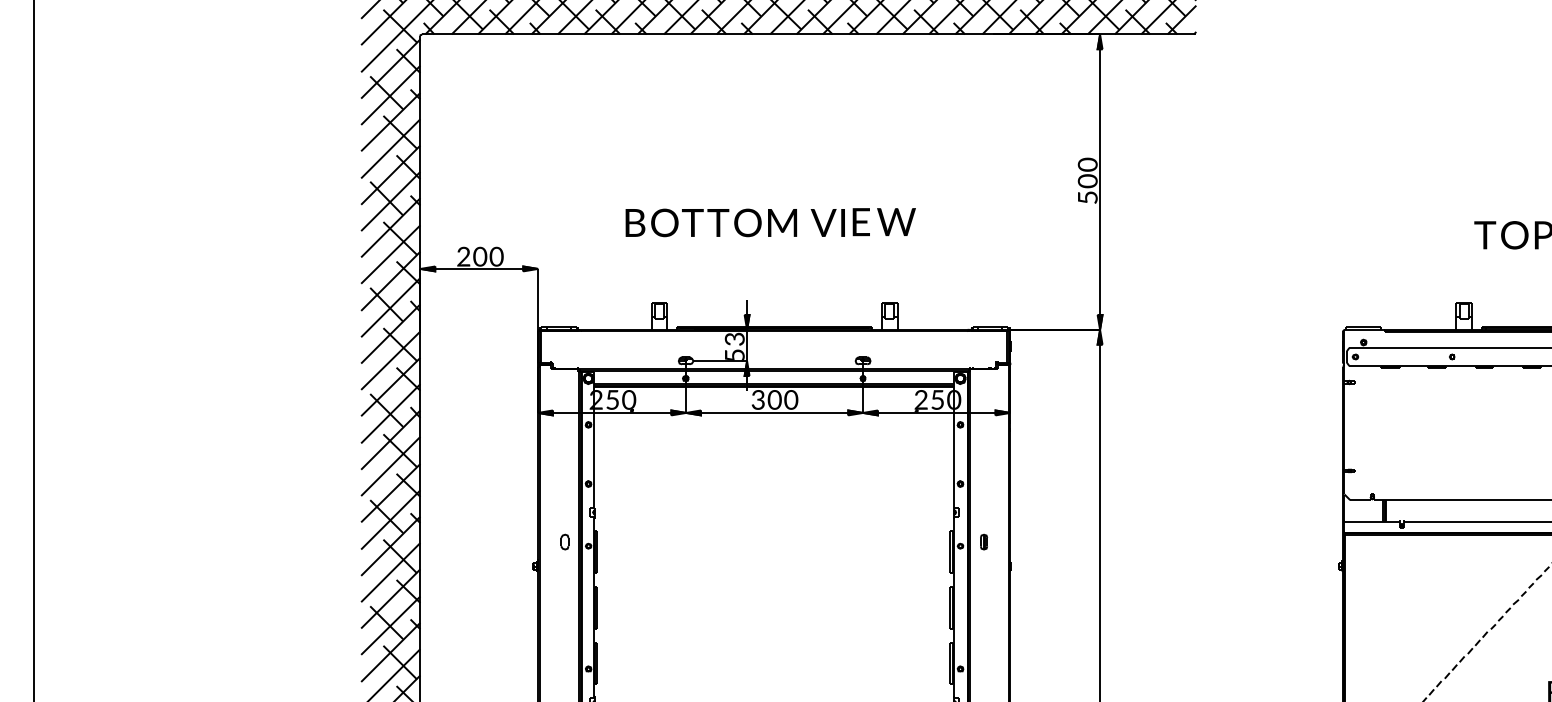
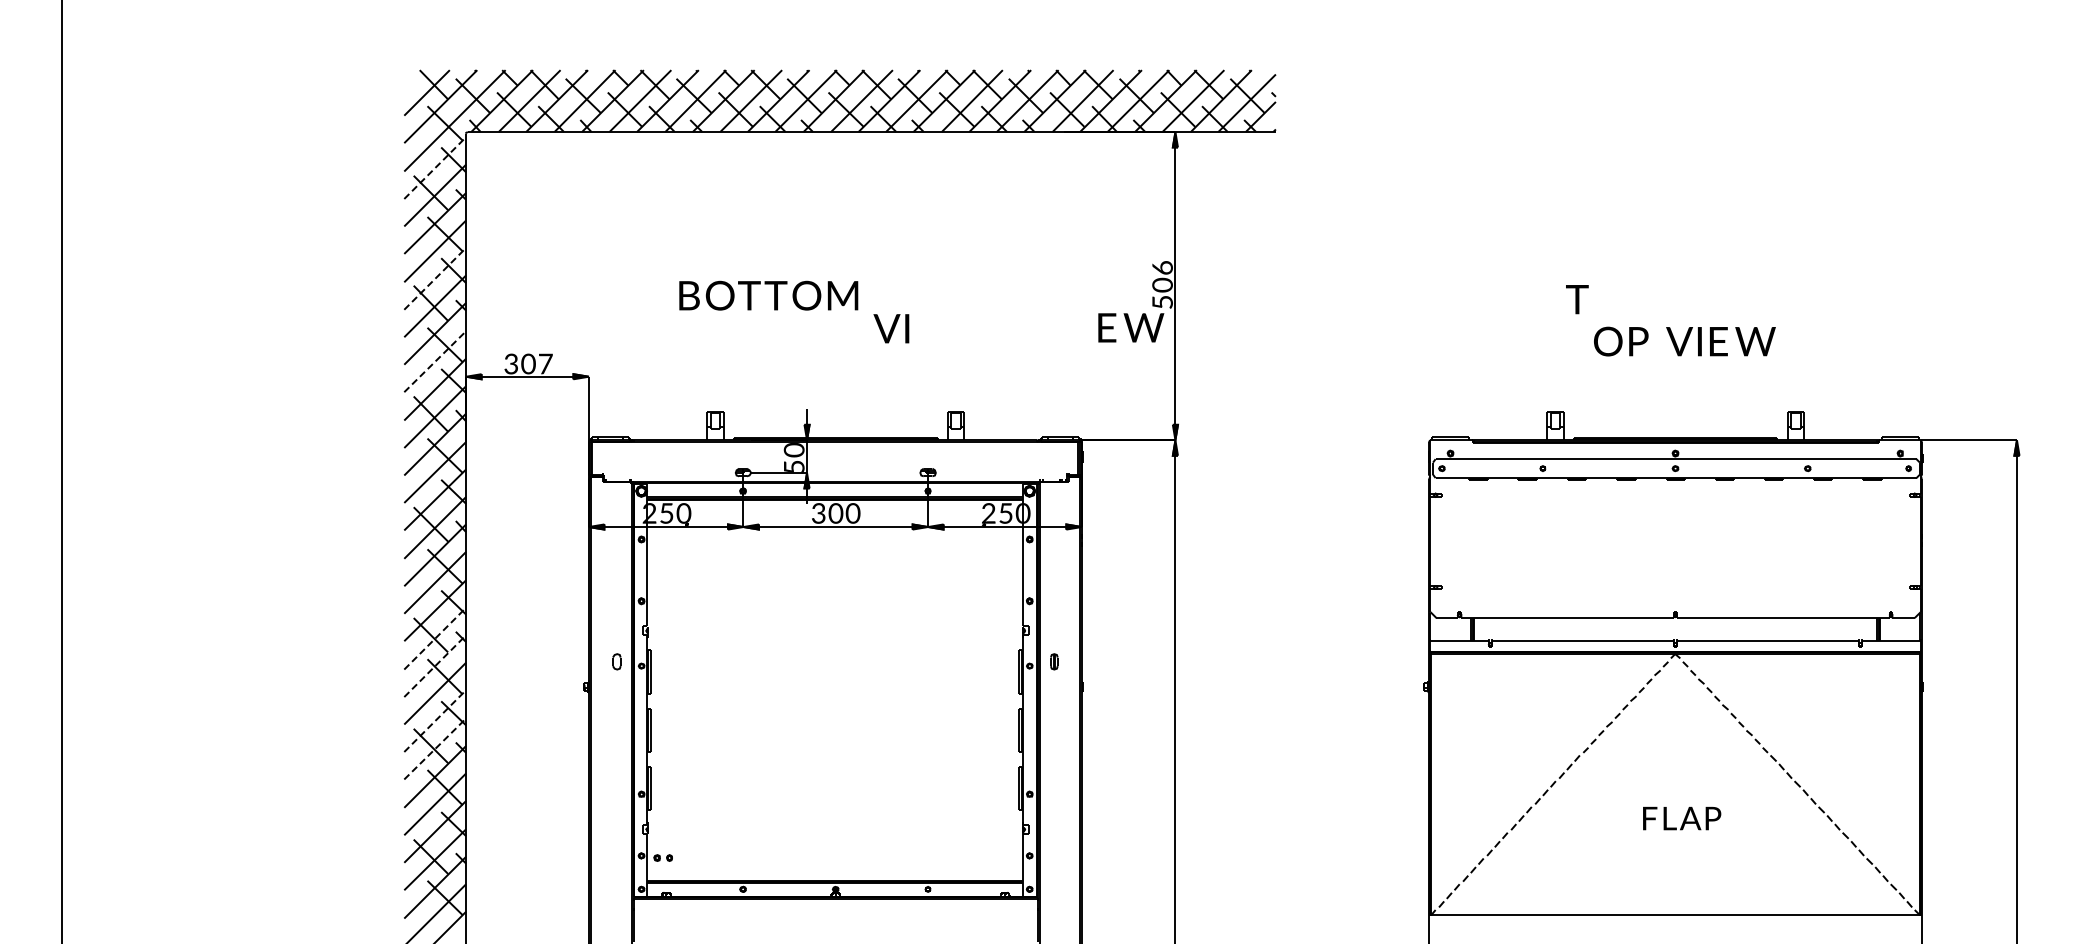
line: (391, 69) -> (435, 168), solid -> dashed
text: (1087, 164) -> (1162, 267), 0 -> 6
line: (391, 174) -> (435, 278), solid -> dashed
text: (884, 221) -> (1131, 327), moved
text: (711, 222) -> (768, 295), moved
text: (1485, 235) -> (1577, 299), moved
line: (391, 254) -> (435, 361), solid -> dashed
text: (496, 256) -> (545, 363), 0 -> 7
text: (463, 259) -> (511, 366), 2 -> 3
text: (735, 339) -> (794, 450), 3 -> 0
line: (391, 519) -> (435, 638), solid -> dashed
line: (391, 546) -> (435, 666), solid -> dashed
line: (391, 599) -> (435, 721), solid -> dashed
line: (391, 625) -> (435, 748), solid -> dashed

